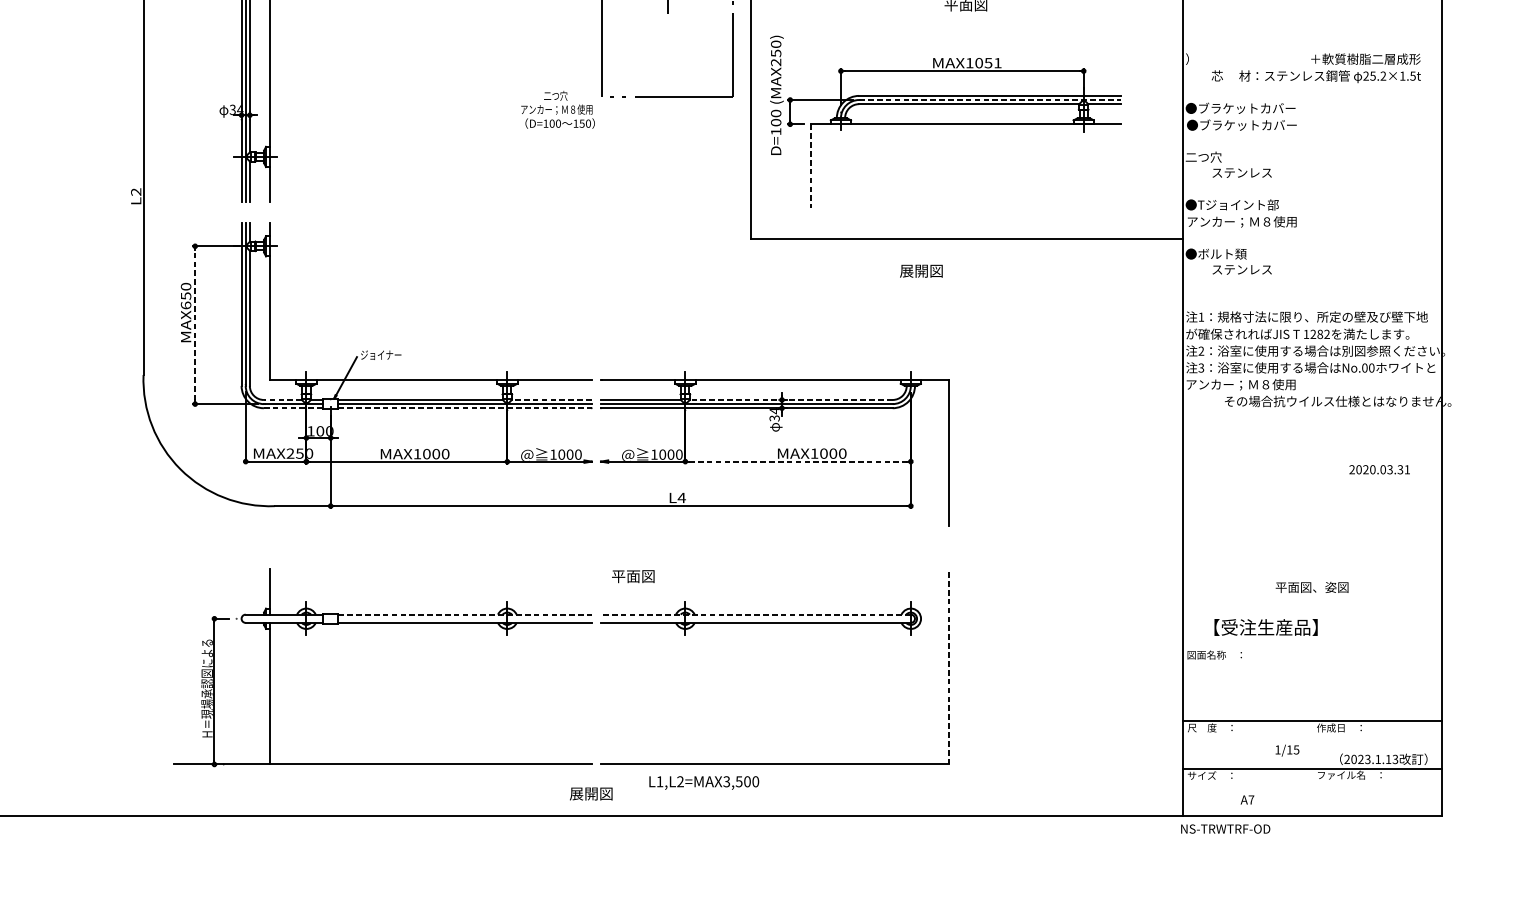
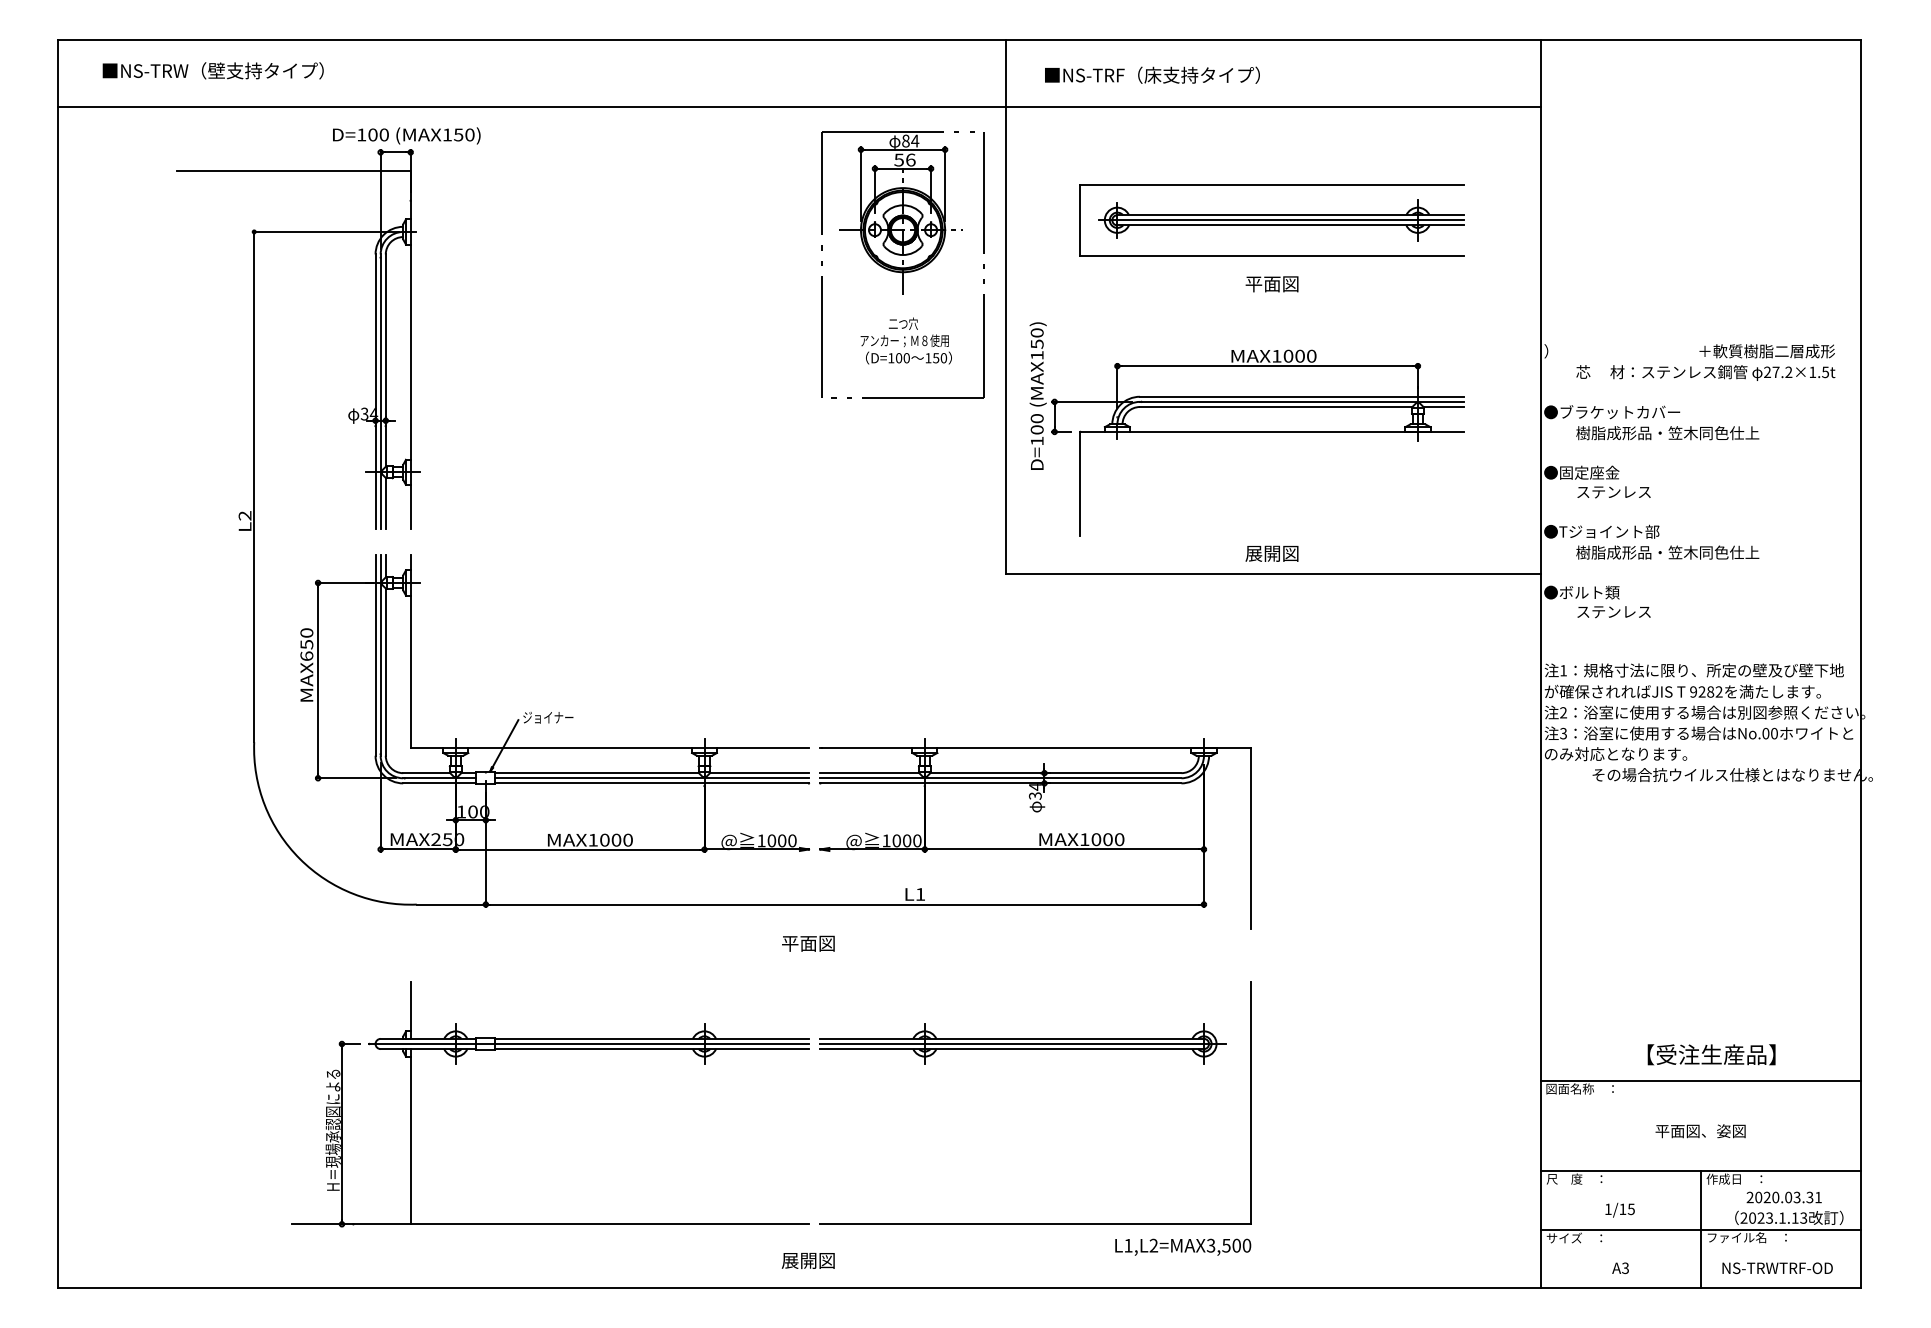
text: (775, 62) -> (1036, 355), (MAX250) -> (MAX150)
text: (992, 62) -> (1305, 355), MAX1051 -> MAX1000
text: (1372, 76) -> (1775, 372), 25.2×1.5t -> 27.2×1.5t
line: (990, 99) -> (1302, 401), dashed -> solid
text: (557, 109) -> (905, 340), moved
text: (1273, 125) -> (1652, 433), ●ブラケットカバー -> 樹脂成形品・笠木同色仕上
text: (1215, 157) -> (1581, 472), 二つ穴 -> ●固定座金
line: (811, 165) -> (1080, 483), dashed -> solid
text: (1273, 221) -> (1652, 552), アンカー；Ｍ８使用 -> 樹脂成形品・笠木同色仕上
text: (920, 270) -> (1271, 553), moved
line: (195, 325) -> (318, 680), dashed -> solid
text: (1306, 334) -> (1693, 691), 1282 -> 9282
text: (1244, 384) -> (1616, 754), アンカー；Ｍ８使用 -> のみ対応となります。
line: (282, 400) -> (426, 773), dashed -> solid
line: (551, 400) -> (759, 773), dashed -> solid
line: (790, 400) -> (1055, 773), dashed -> solid
line: (293, 408) -> (439, 783), dashed -> solid
line: (465, 408) -> (652, 783), dashed -> solid
line: (798, 461) -> (1064, 849), dashed -> solid
text: (1379, 469) -> (1783, 1197), moved
text: (681, 498) -> (920, 894), L4 -> L1
text: (633, 576) -> (808, 943), moved
text: (1312, 587) -> (1700, 1131), moved
line: (465, 614) -> (652, 1038), dashed -> solid
line: (756, 614) -> (1012, 1038), dashed -> solid
line: (413, 618) -> (588, 1043), added
line: (765, 618) -> (1023, 1043), added
text: (1265, 627) -> (1711, 1054), moved
line: (1312, 648) -> (1700, 1080), added
line: (949, 666) -> (1251, 1102), dashed -> solid
text: (1286, 750) -> (1619, 1209), moved
line: (1312, 768) -> (1700, 1229), added
text: (704, 782) -> (1183, 1246), moved
text: (1251, 800) -> (1625, 1268), A7 -> A3
text: (1225, 829) -> (1777, 1268), moved

